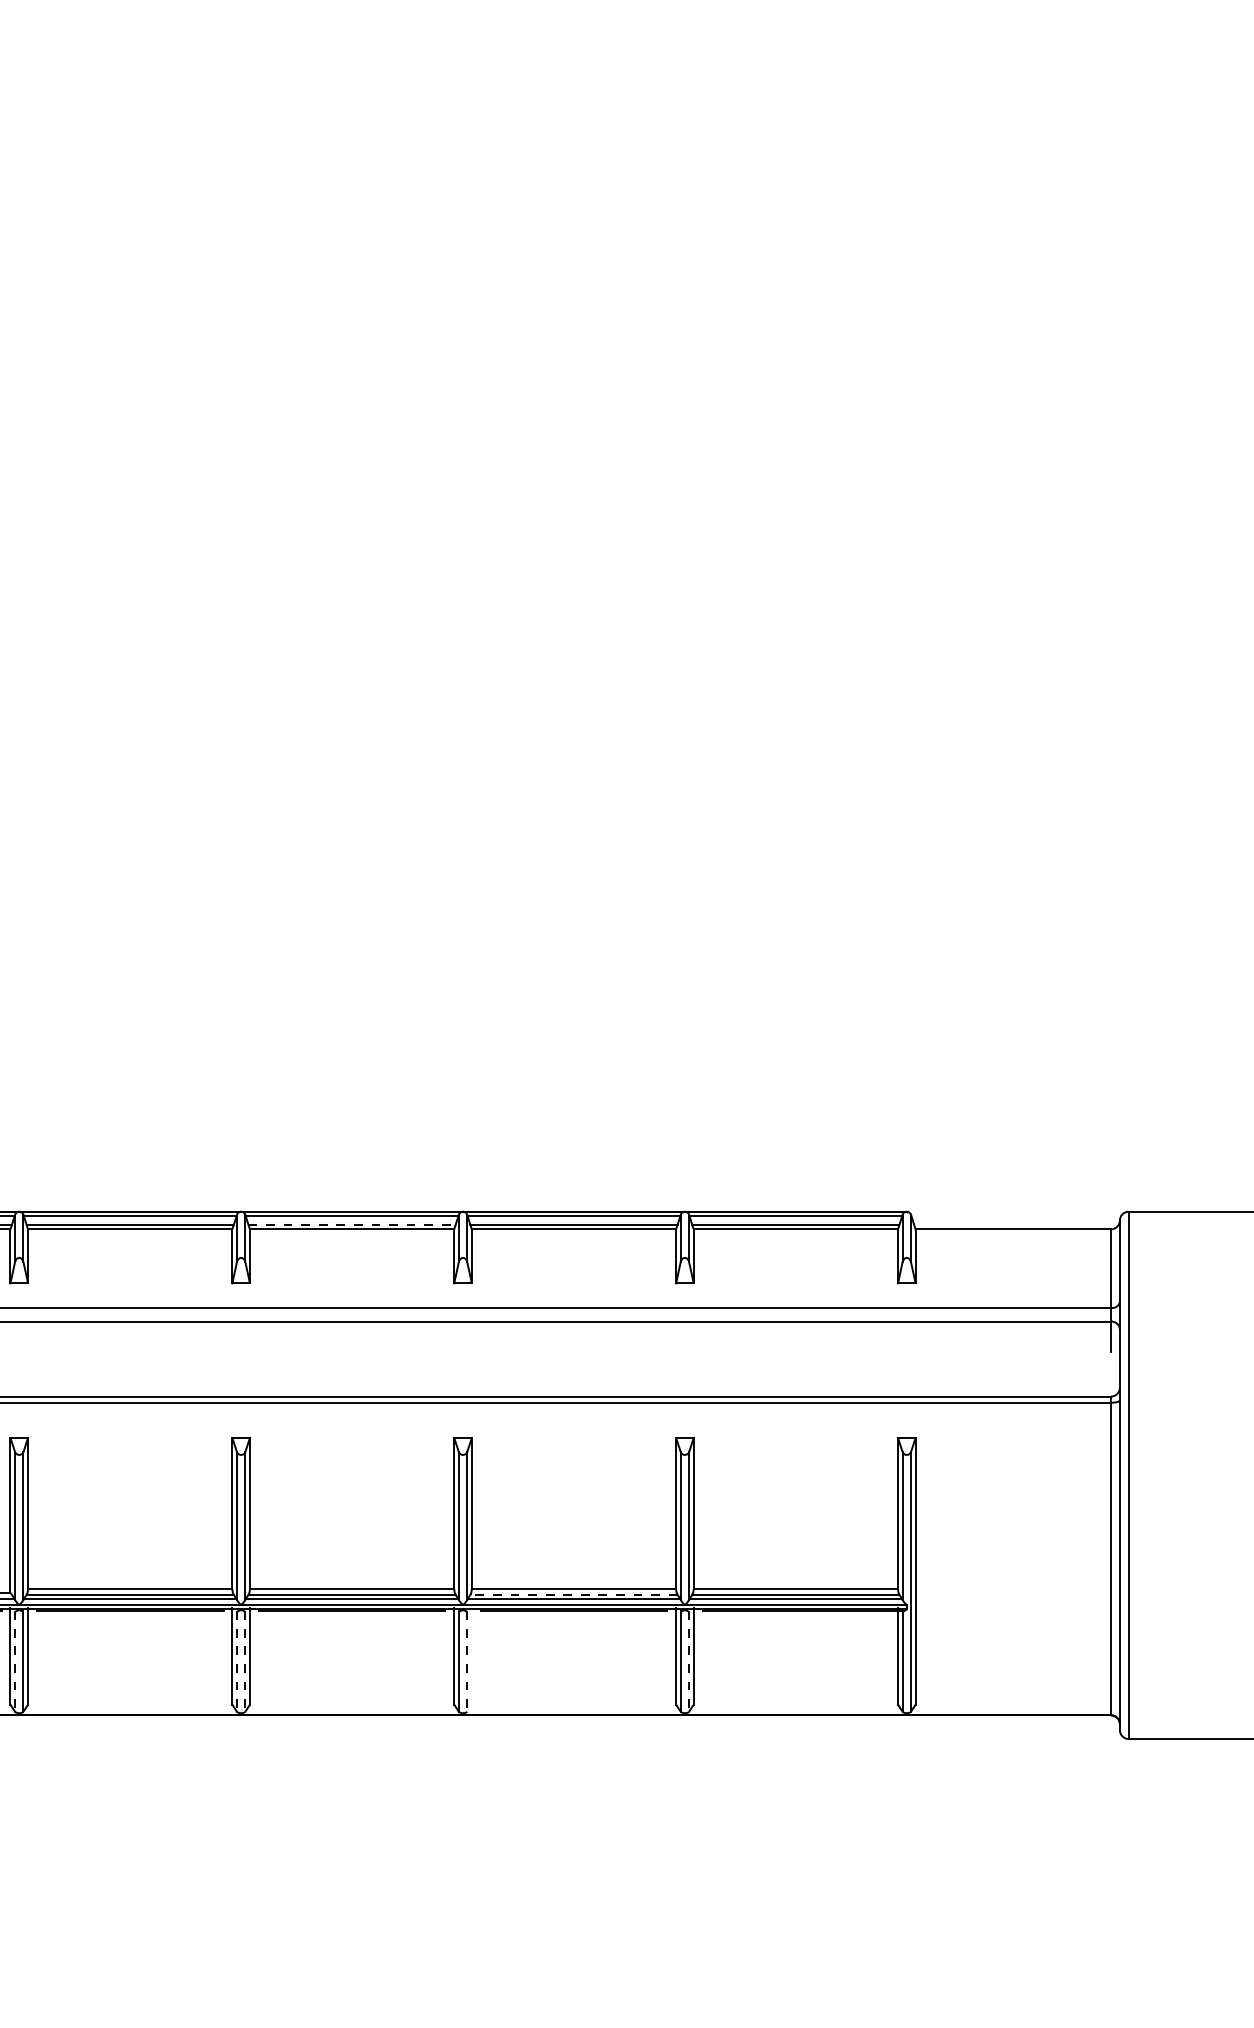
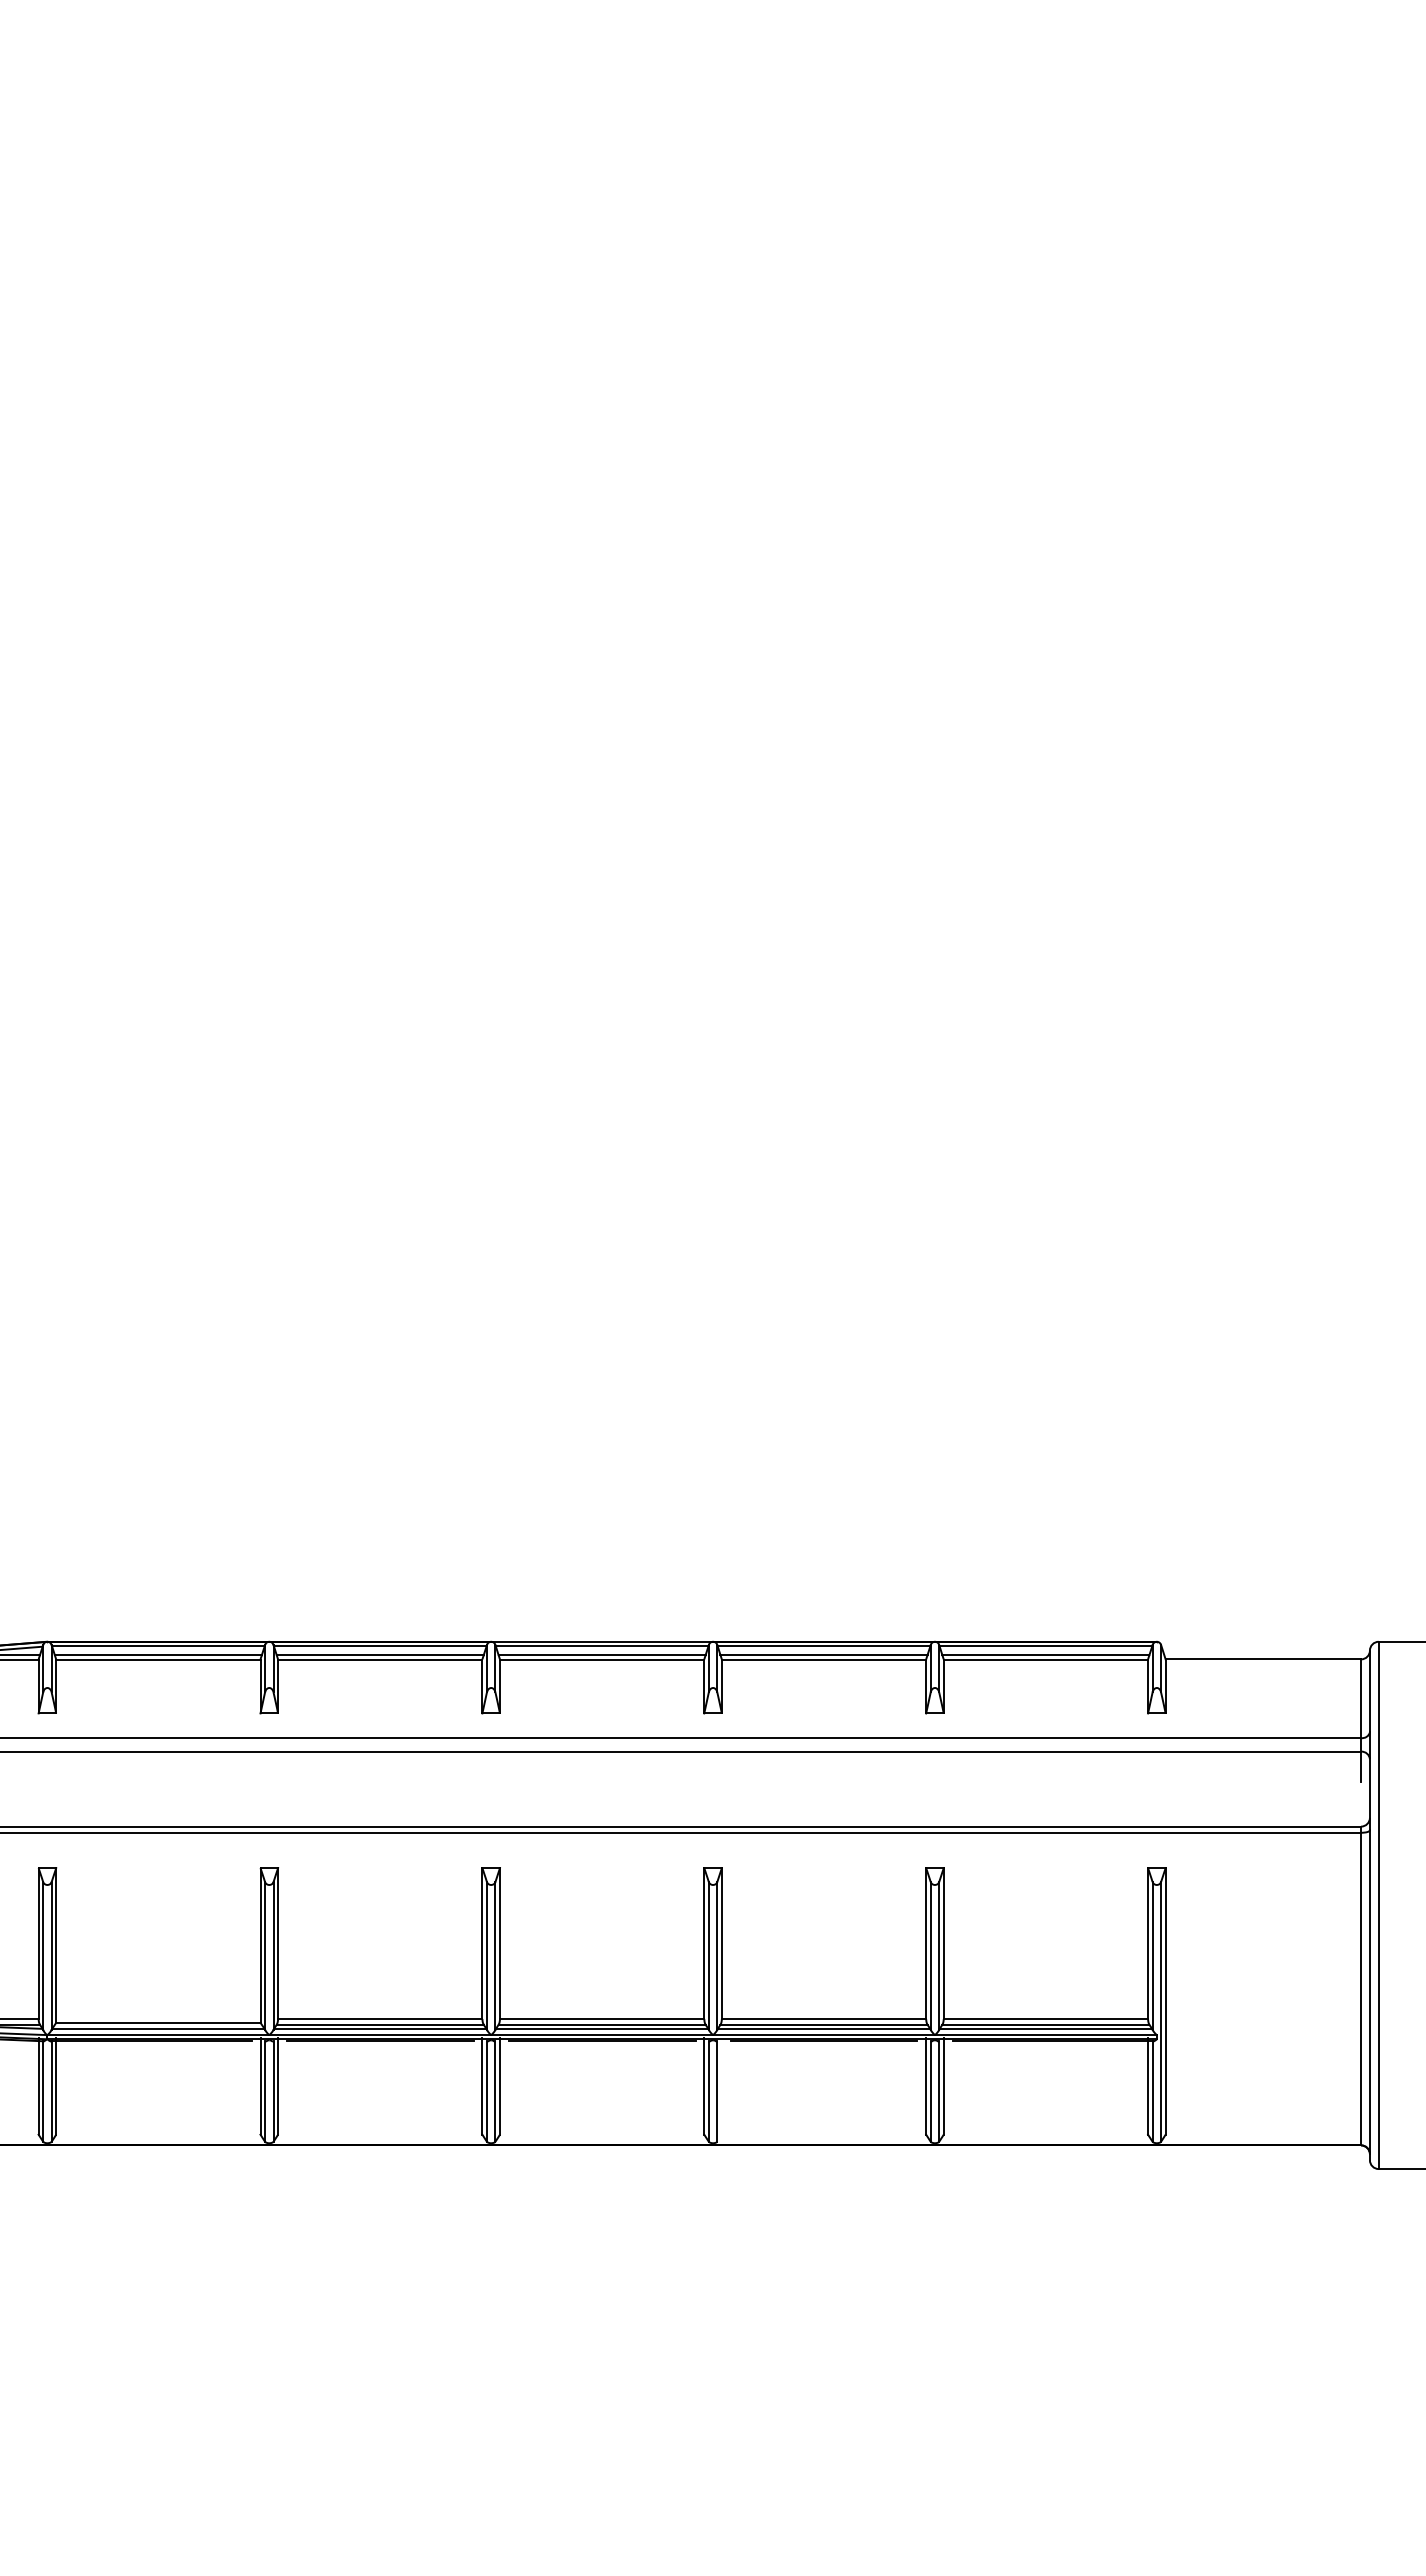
line: (352, 1225) -> (602, 1655), dashed -> solid
line: (574, 1594) -> (824, 2024), dashed -> solid
line: (15, 1662) -> (265, 2092), dashed -> solid
line: (236, 1662) -> (486, 2092), dashed -> solid
line: (245, 1662) -> (495, 2092), dashed -> solid
line: (467, 1662) -> (717, 2092), dashed -> solid
line: (689, 1662) -> (939, 2092), dashed -> solid

